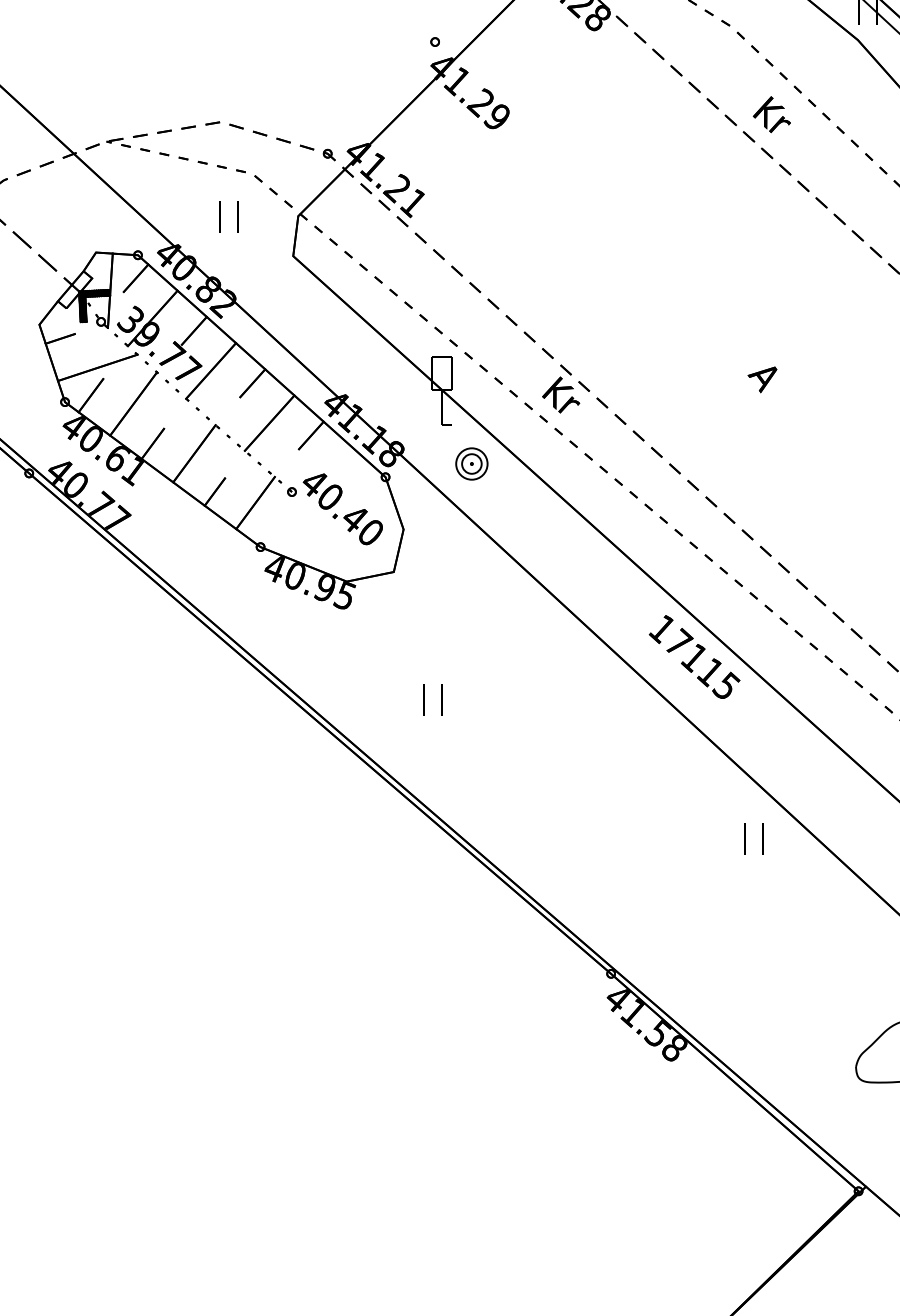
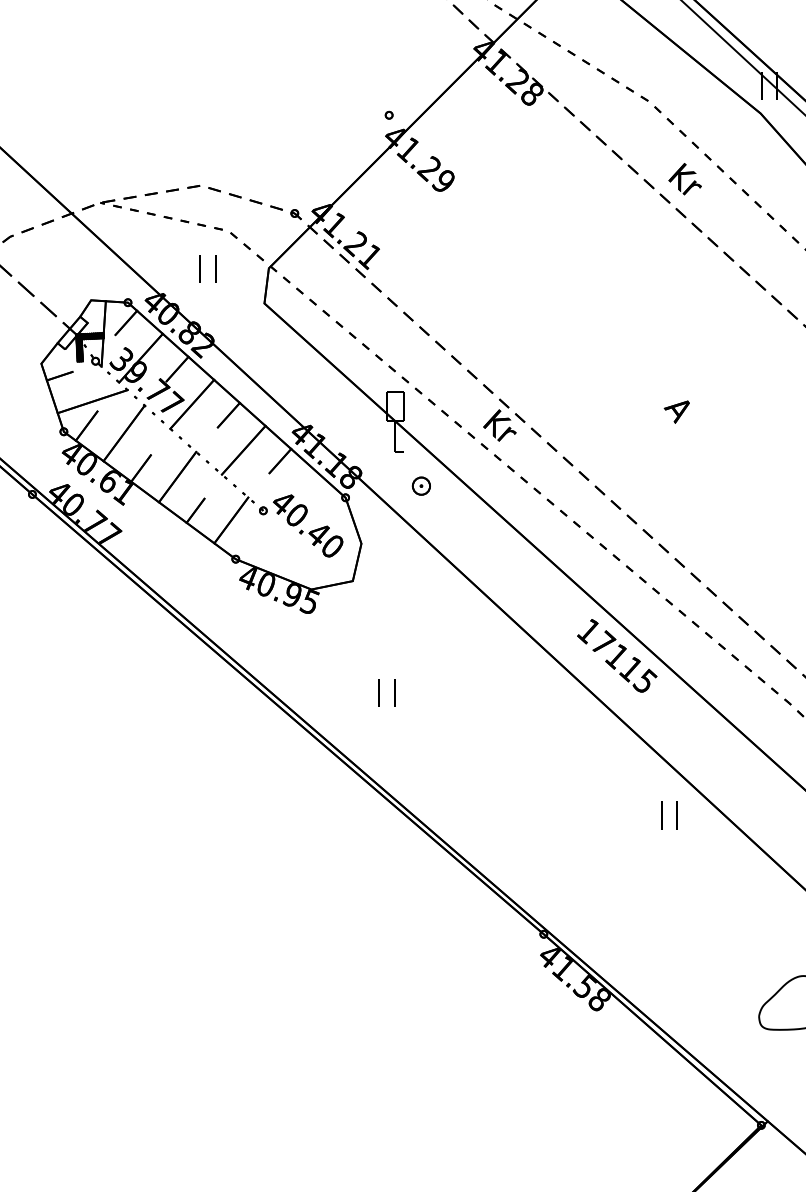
circle: (471, 463) -> (421, 485), size x0.62

